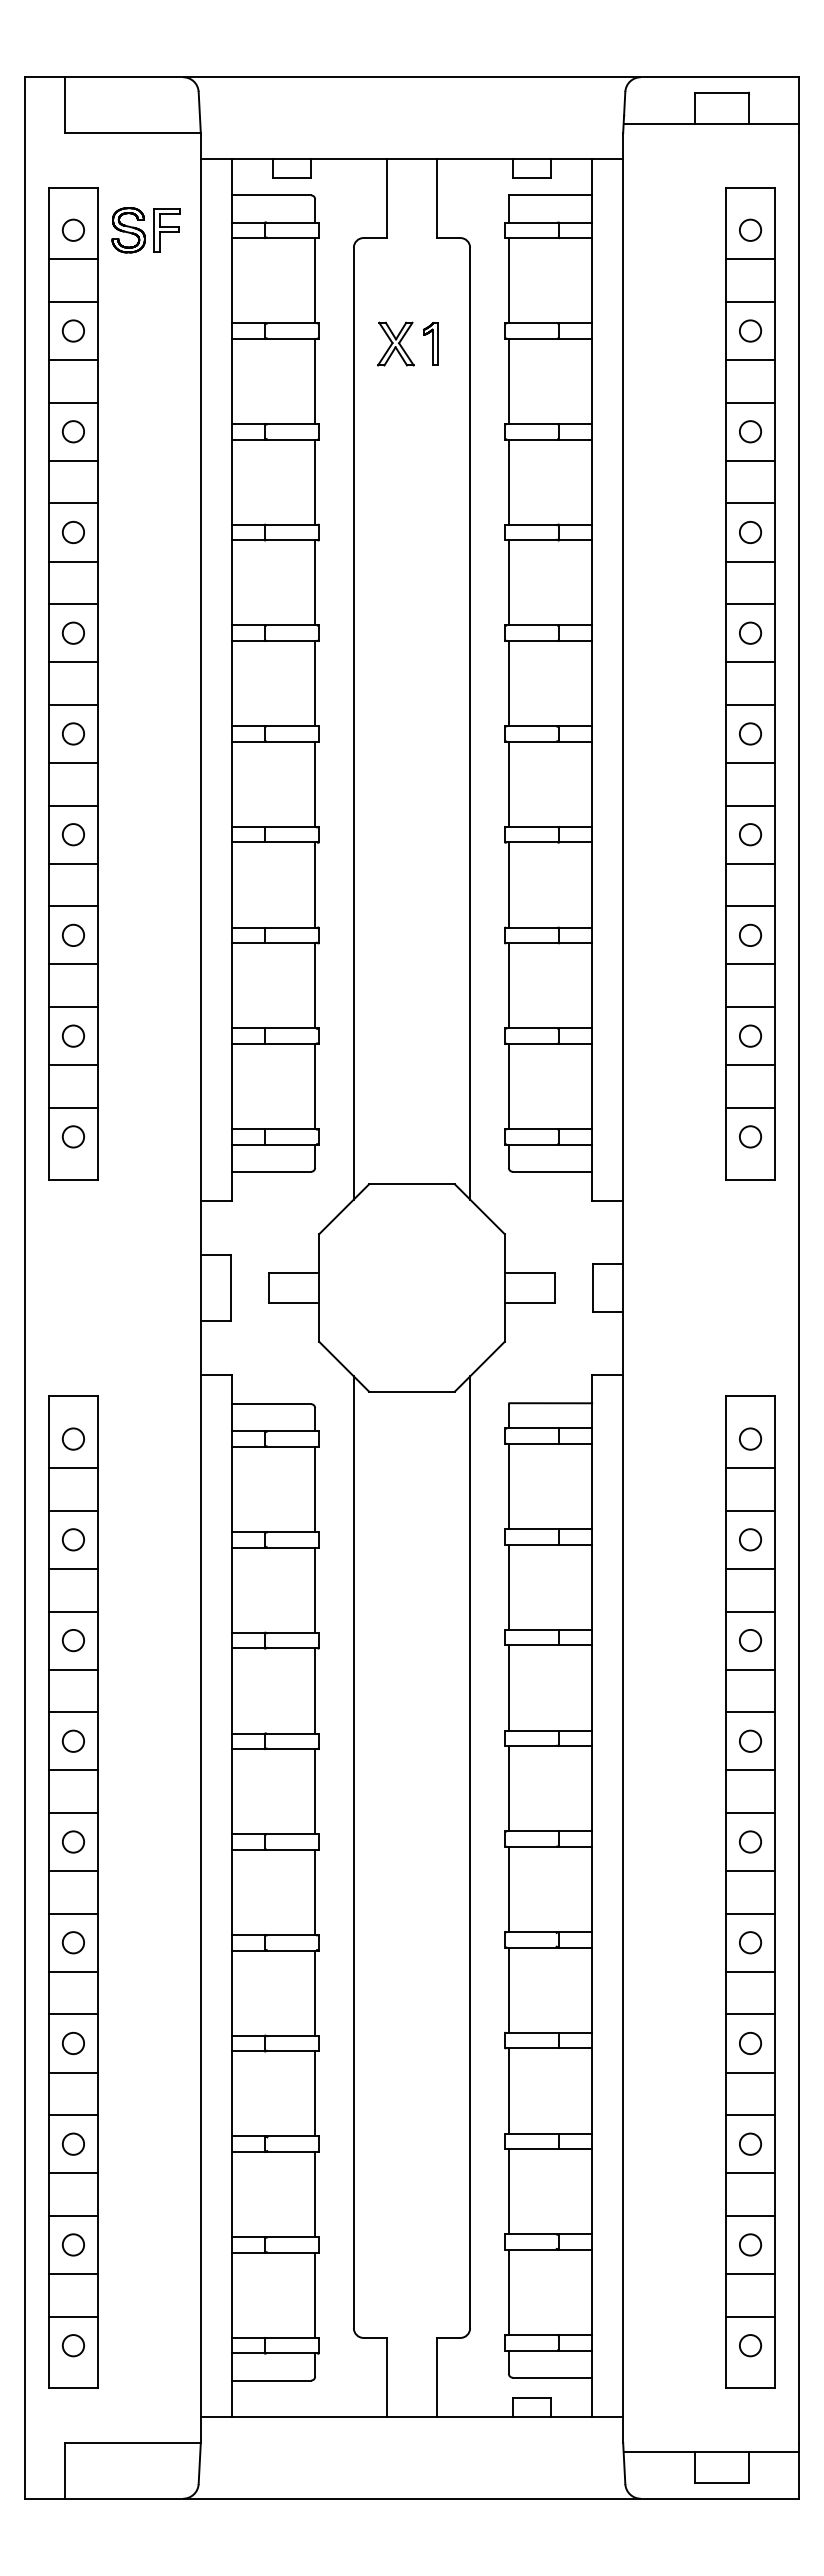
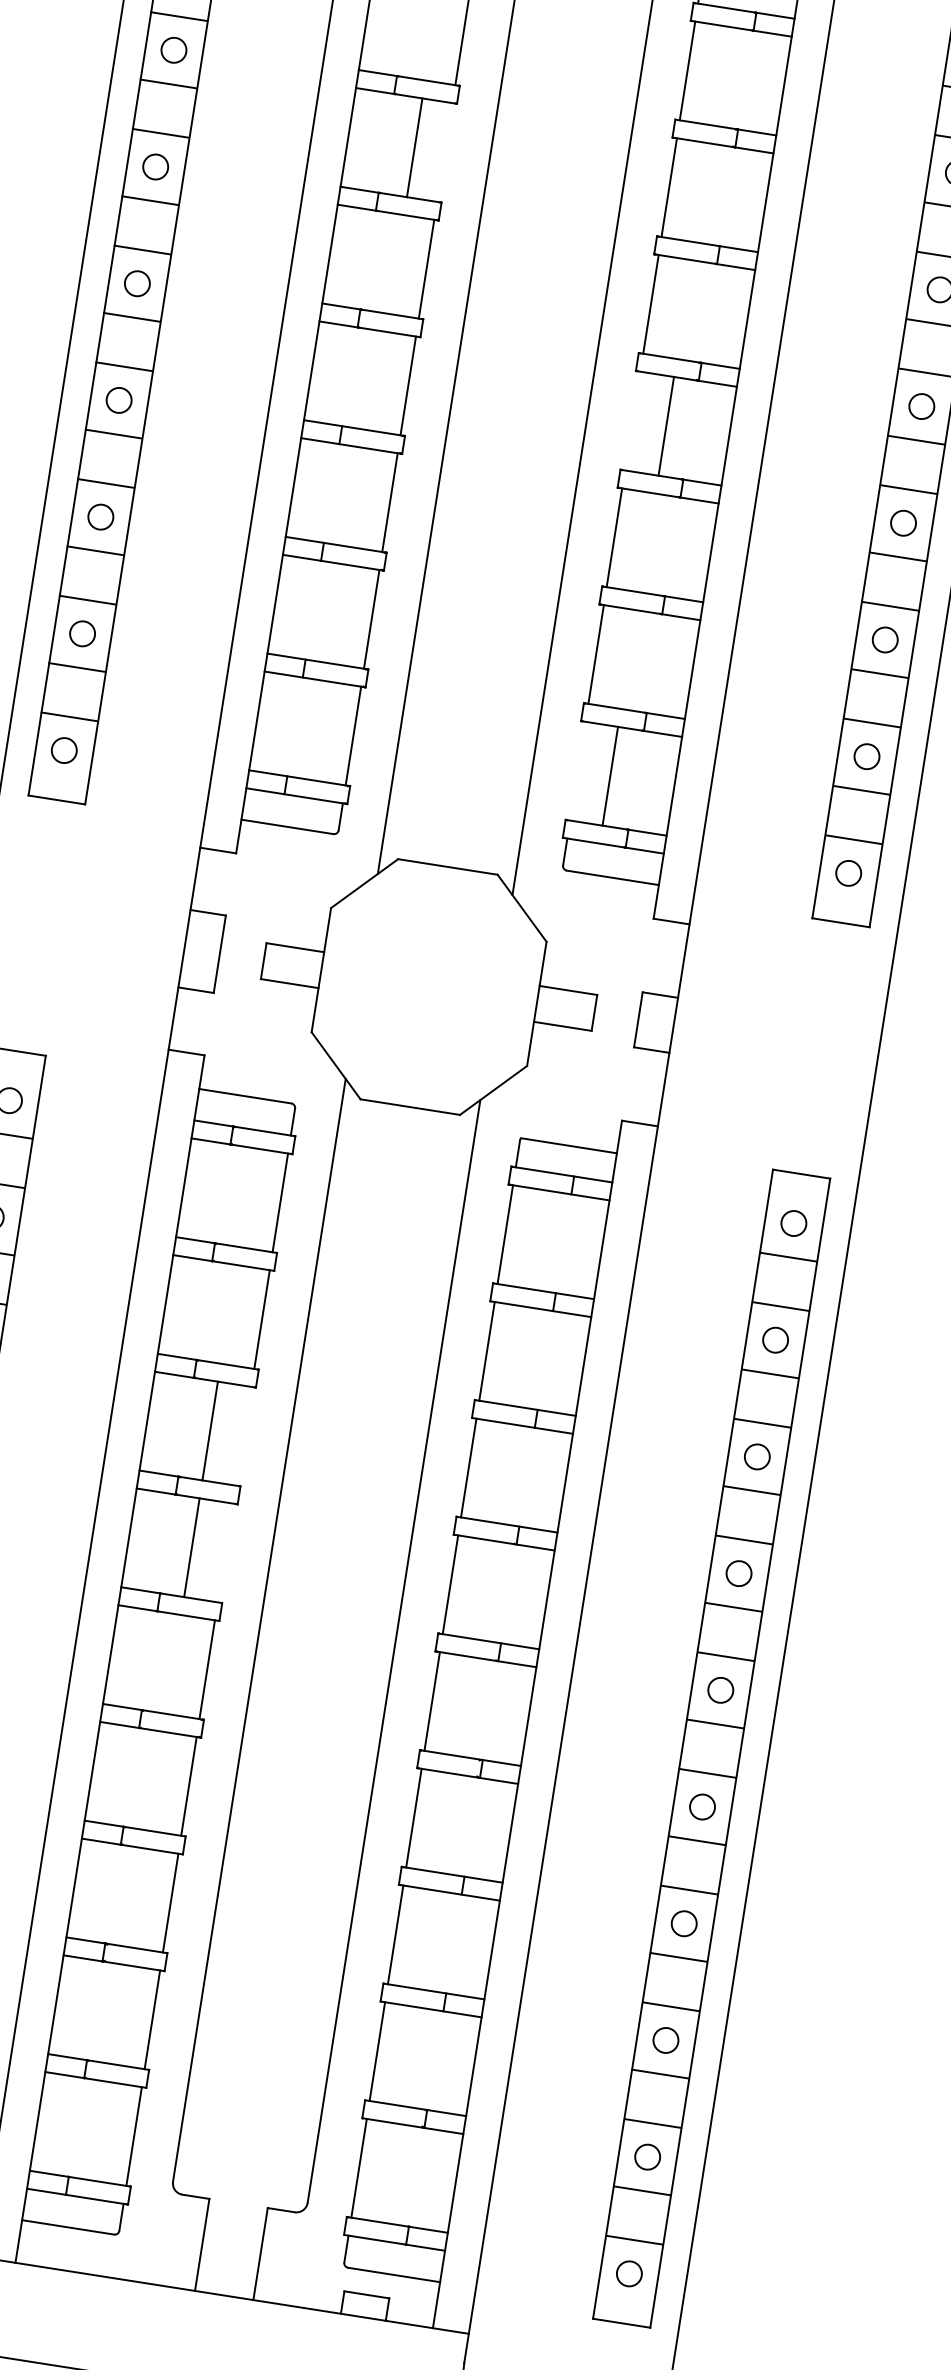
line: (315, 582) -> (415, 147), moved
line: (508, 783) -> (666, 425), moved
line: (508, 1086) -> (609, 776), moved
line: (315, 1690) -> (210, 1430), moved
line: (315, 1791) -> (192, 1547), moved

